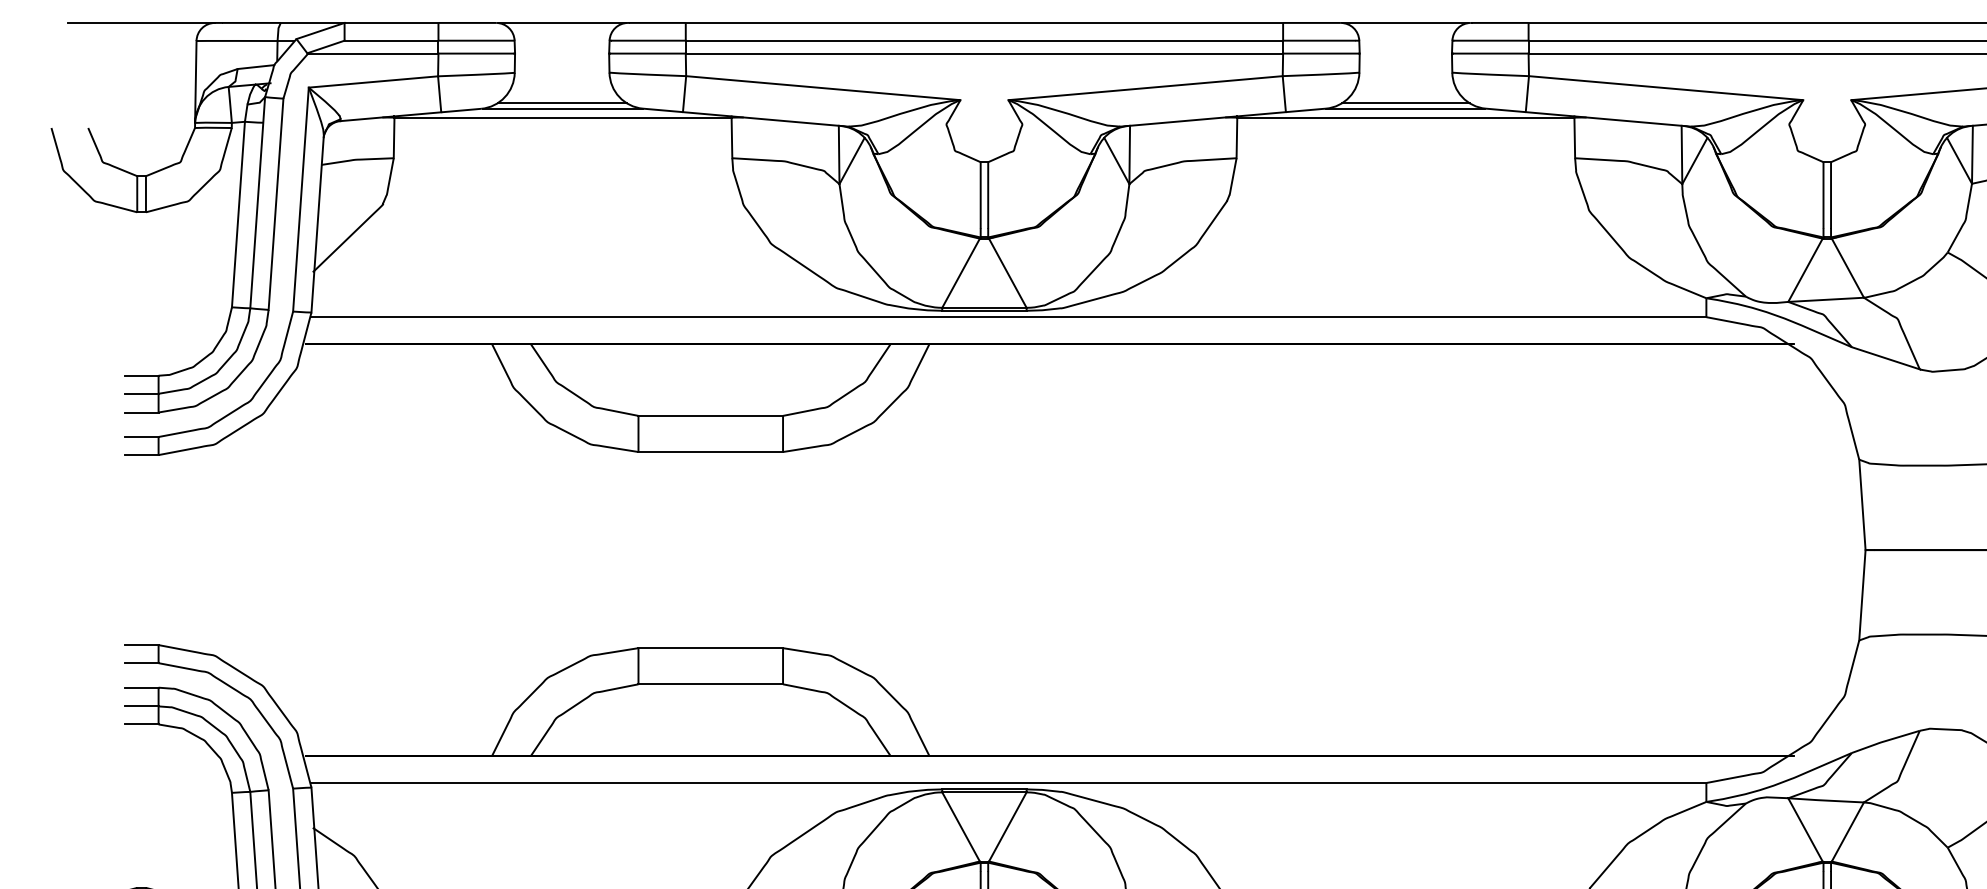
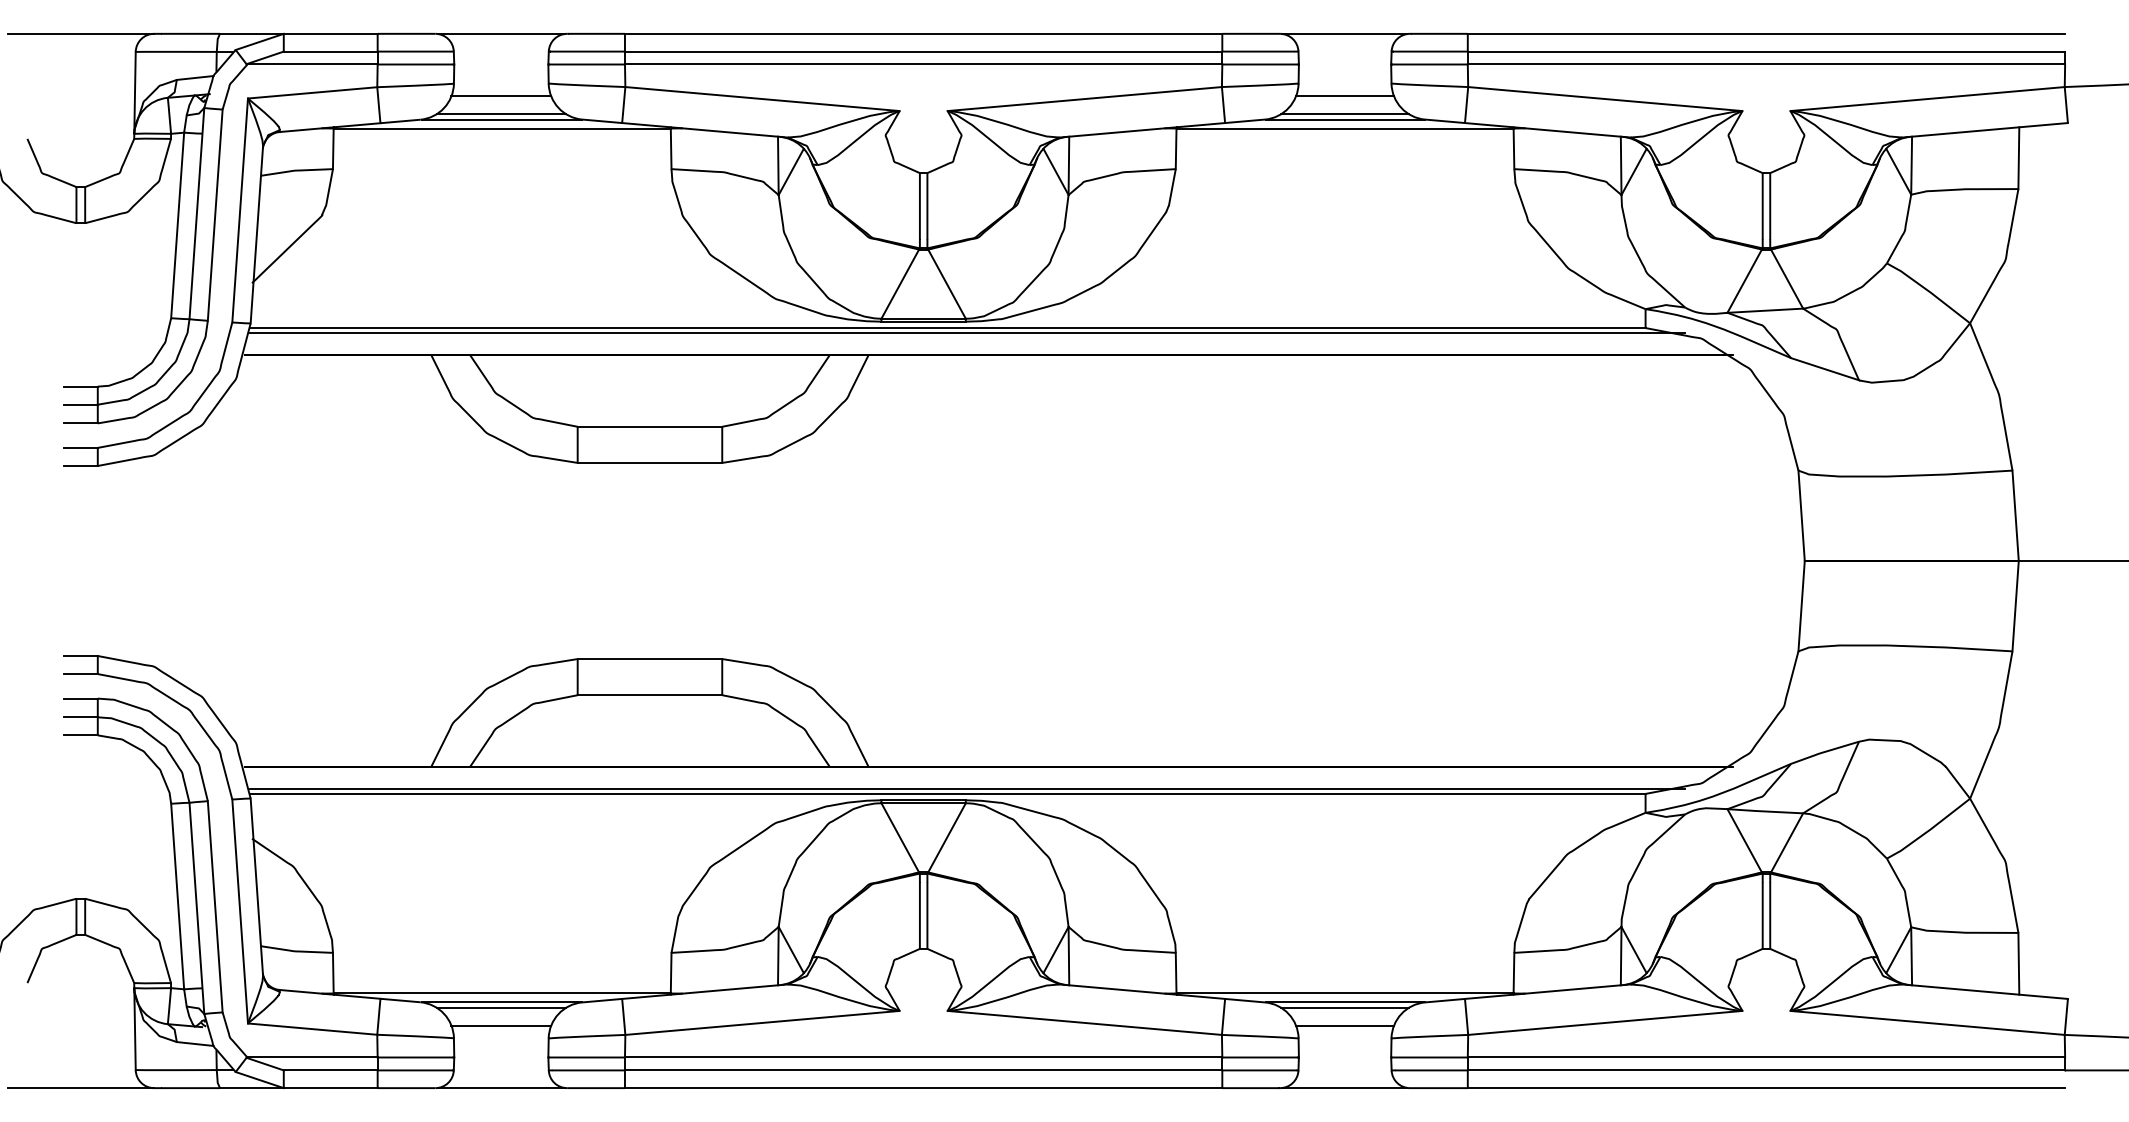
line: (562, 85) -> (501, 96), added
line: (1406, 85) -> (1345, 96), added
line: (1028, 322) -> (967, 333), added
line: (1028, 777) -> (967, 788), added

